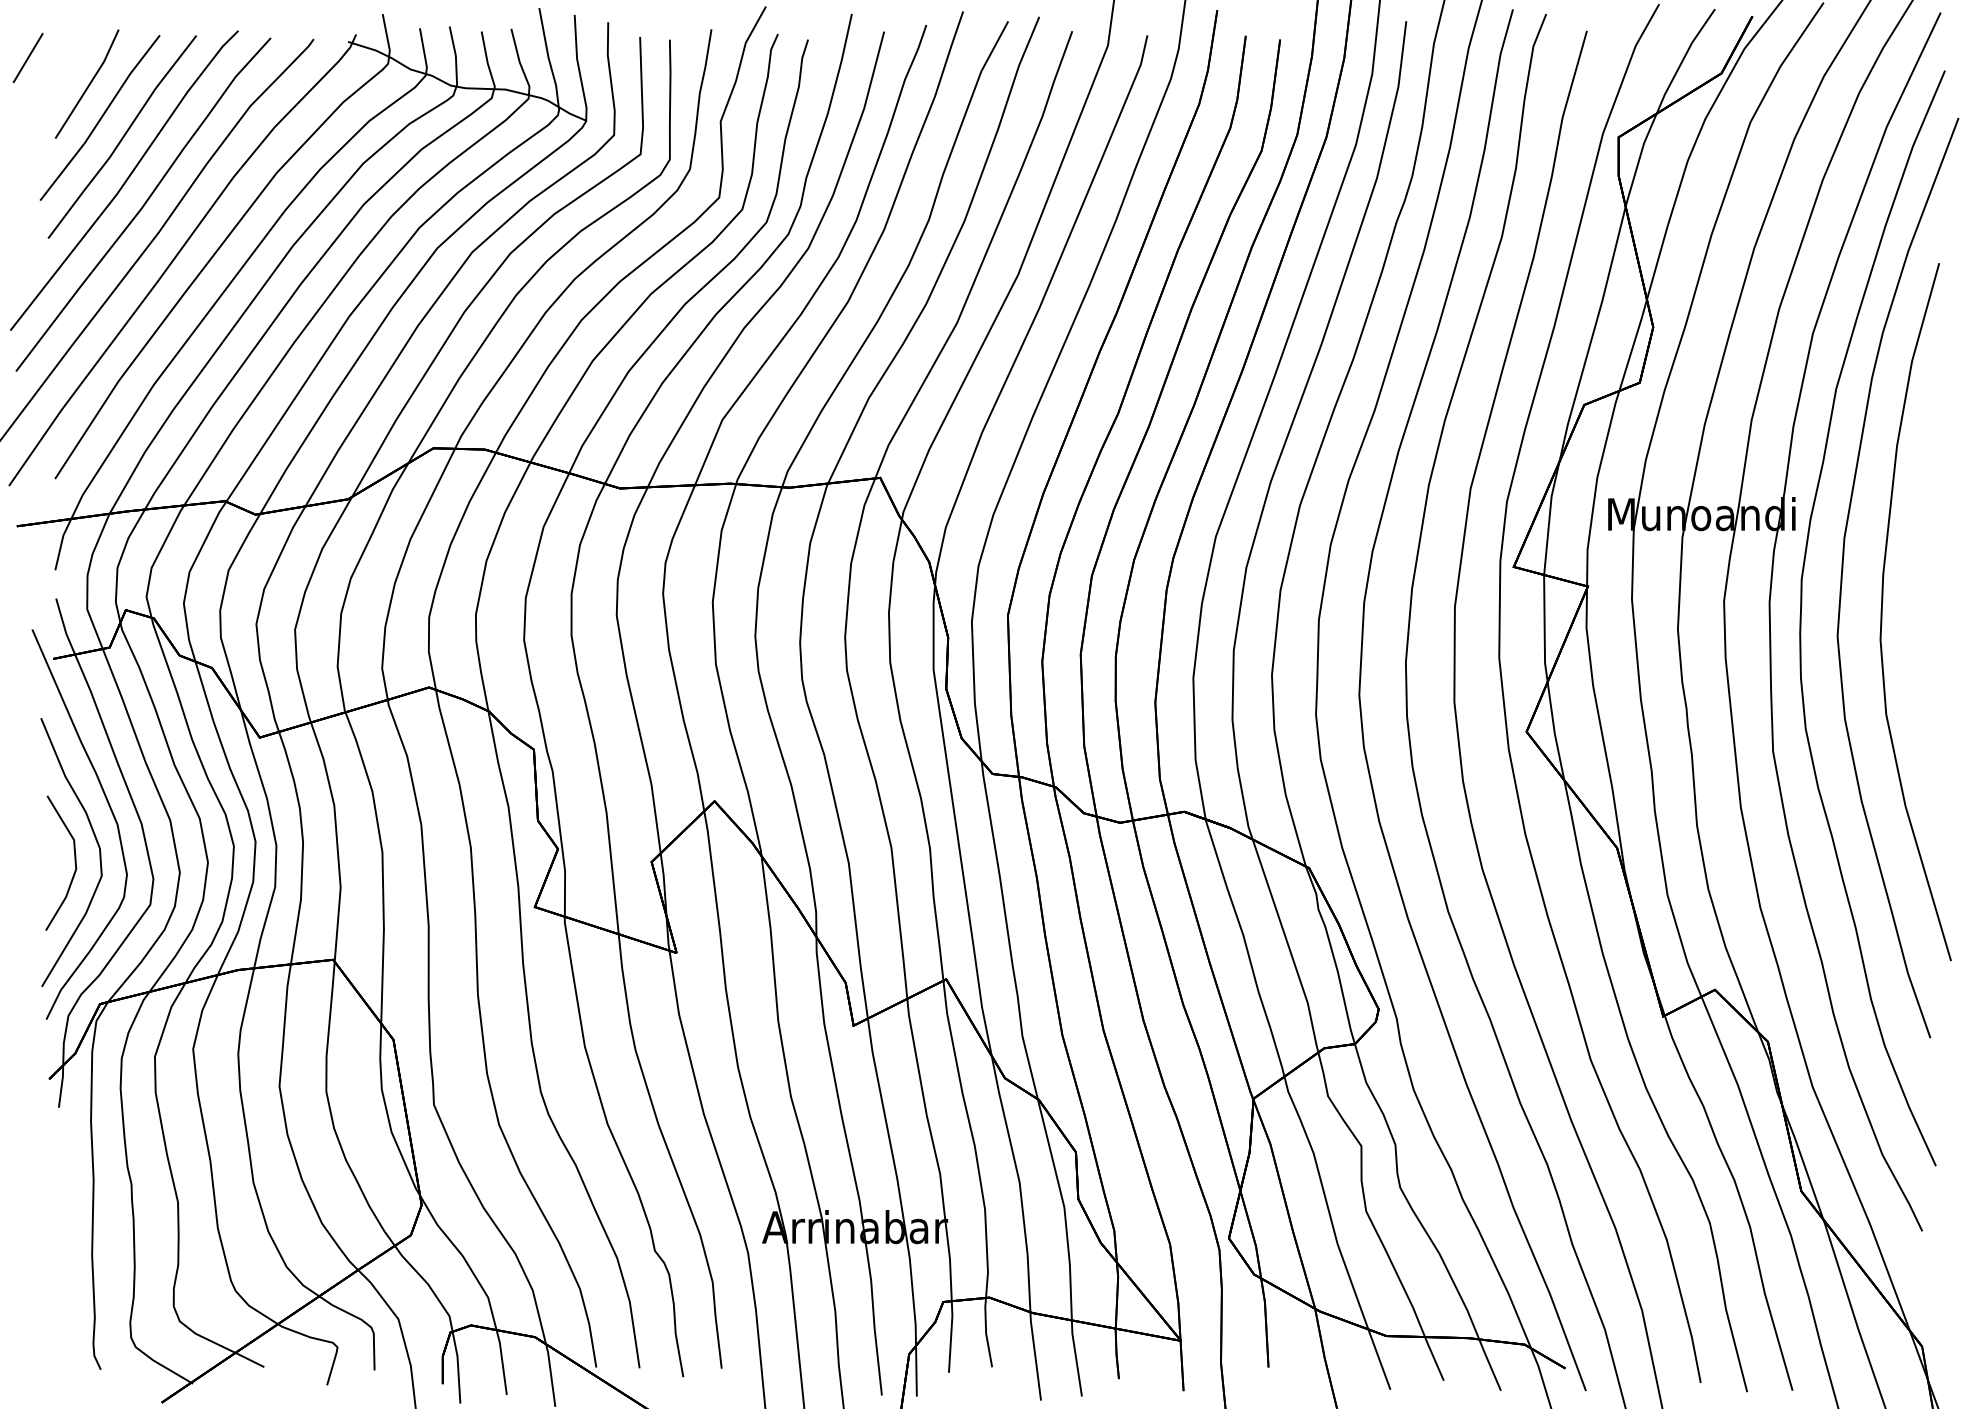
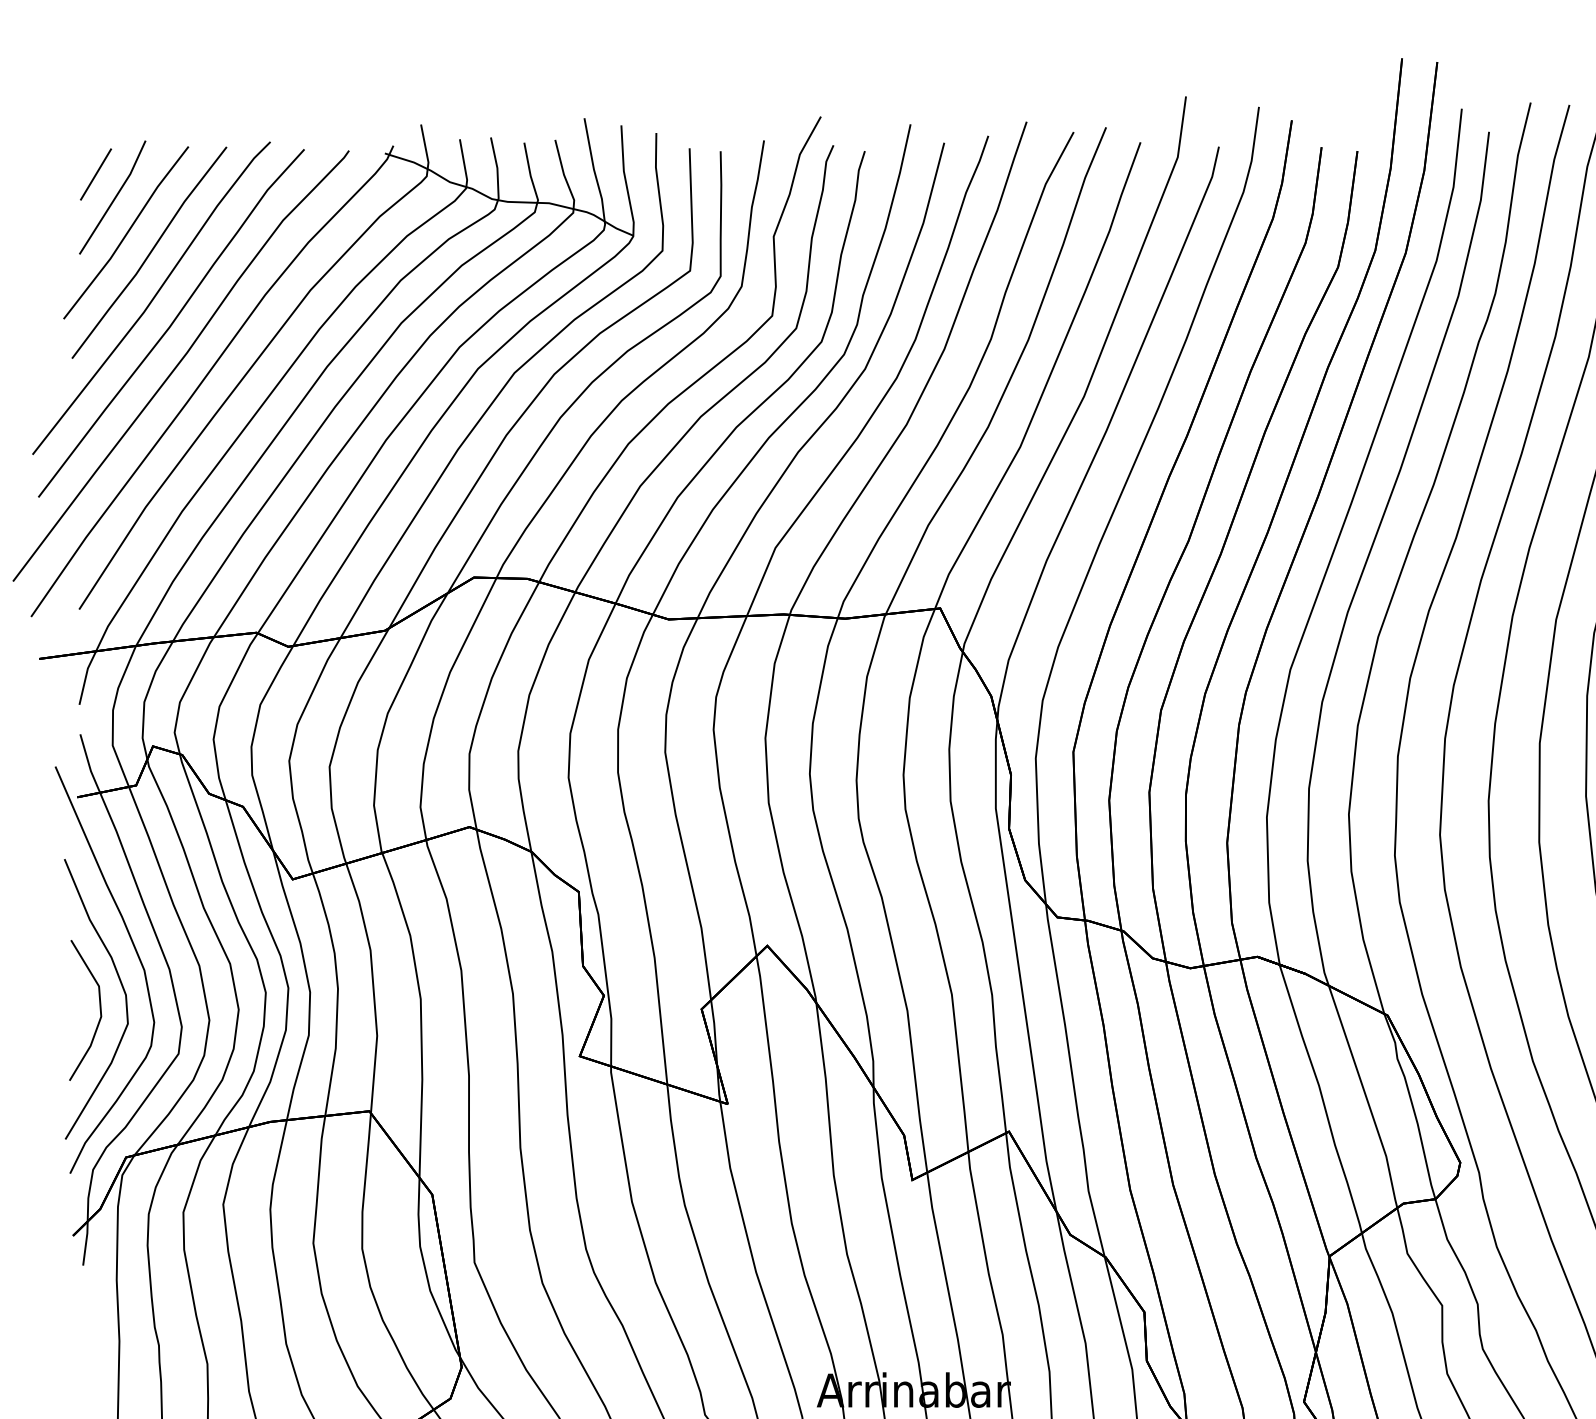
line: (27, 57) -> (95, 173), moved

